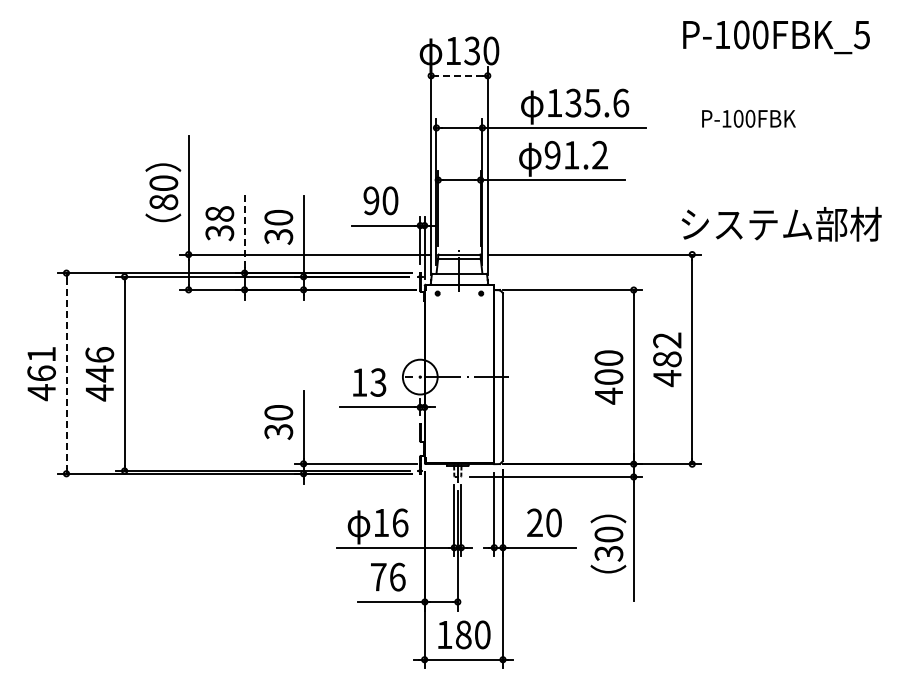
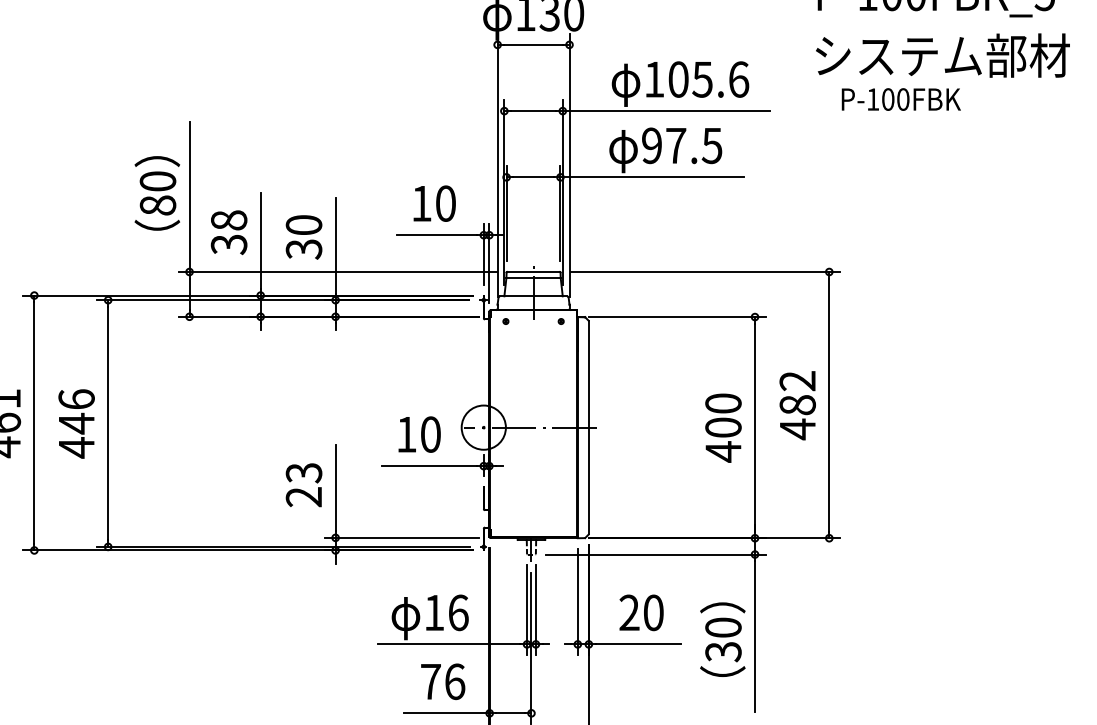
line: (458, 75) -> (532, 44), dashed -> solid
text: (573, 102) -> (678, 78), 135.6 -> 105.6
text: (585, 154) -> (693, 144), 91.2 -> 97.5
text: (371, 200) -> (421, 203), 90 -> 10
text: (781, 223) -> (942, 54), moved
line: (244, 230) -> (260, 241), dashed -> solid
line: (66, 373) -> (34, 423), dashed -> solid
text: (378, 382) -> (430, 434), 13 -> 10
text: (278, 422) -> (303, 485), 30 -> 23

